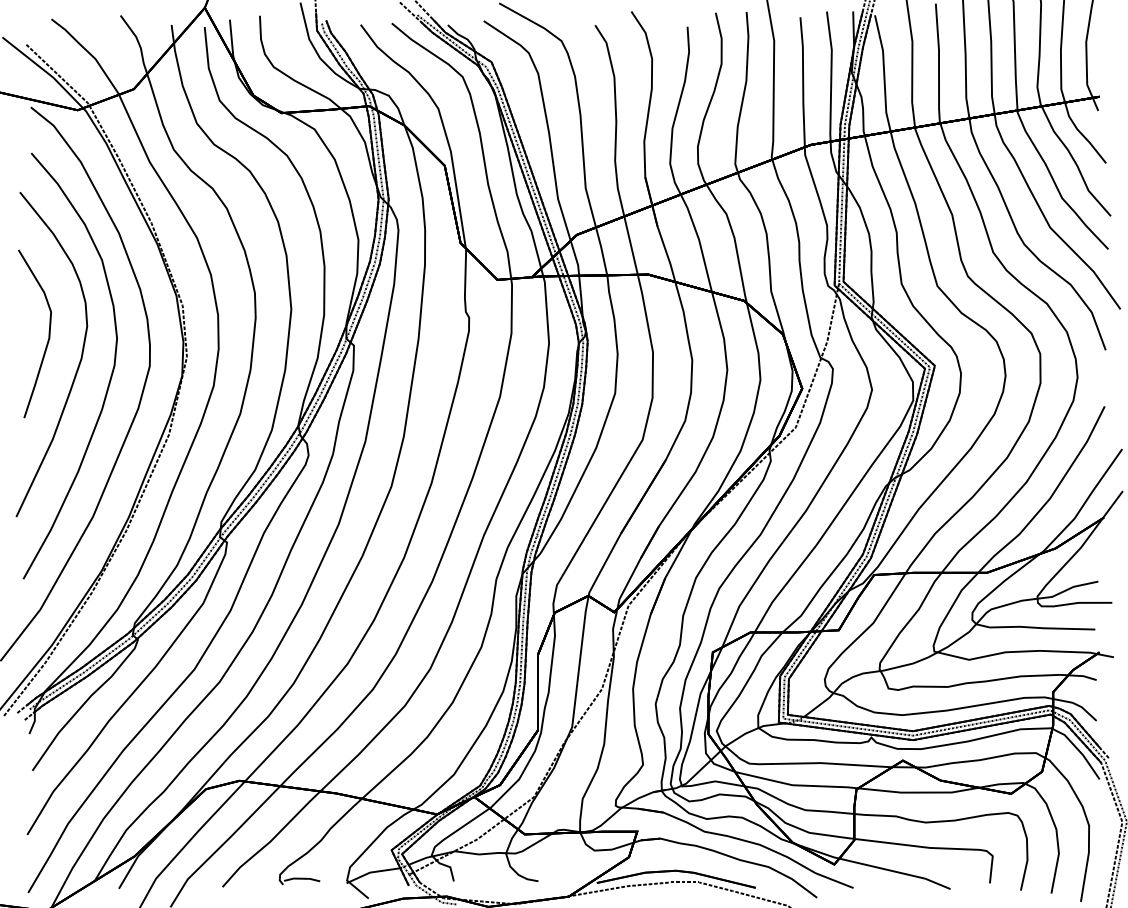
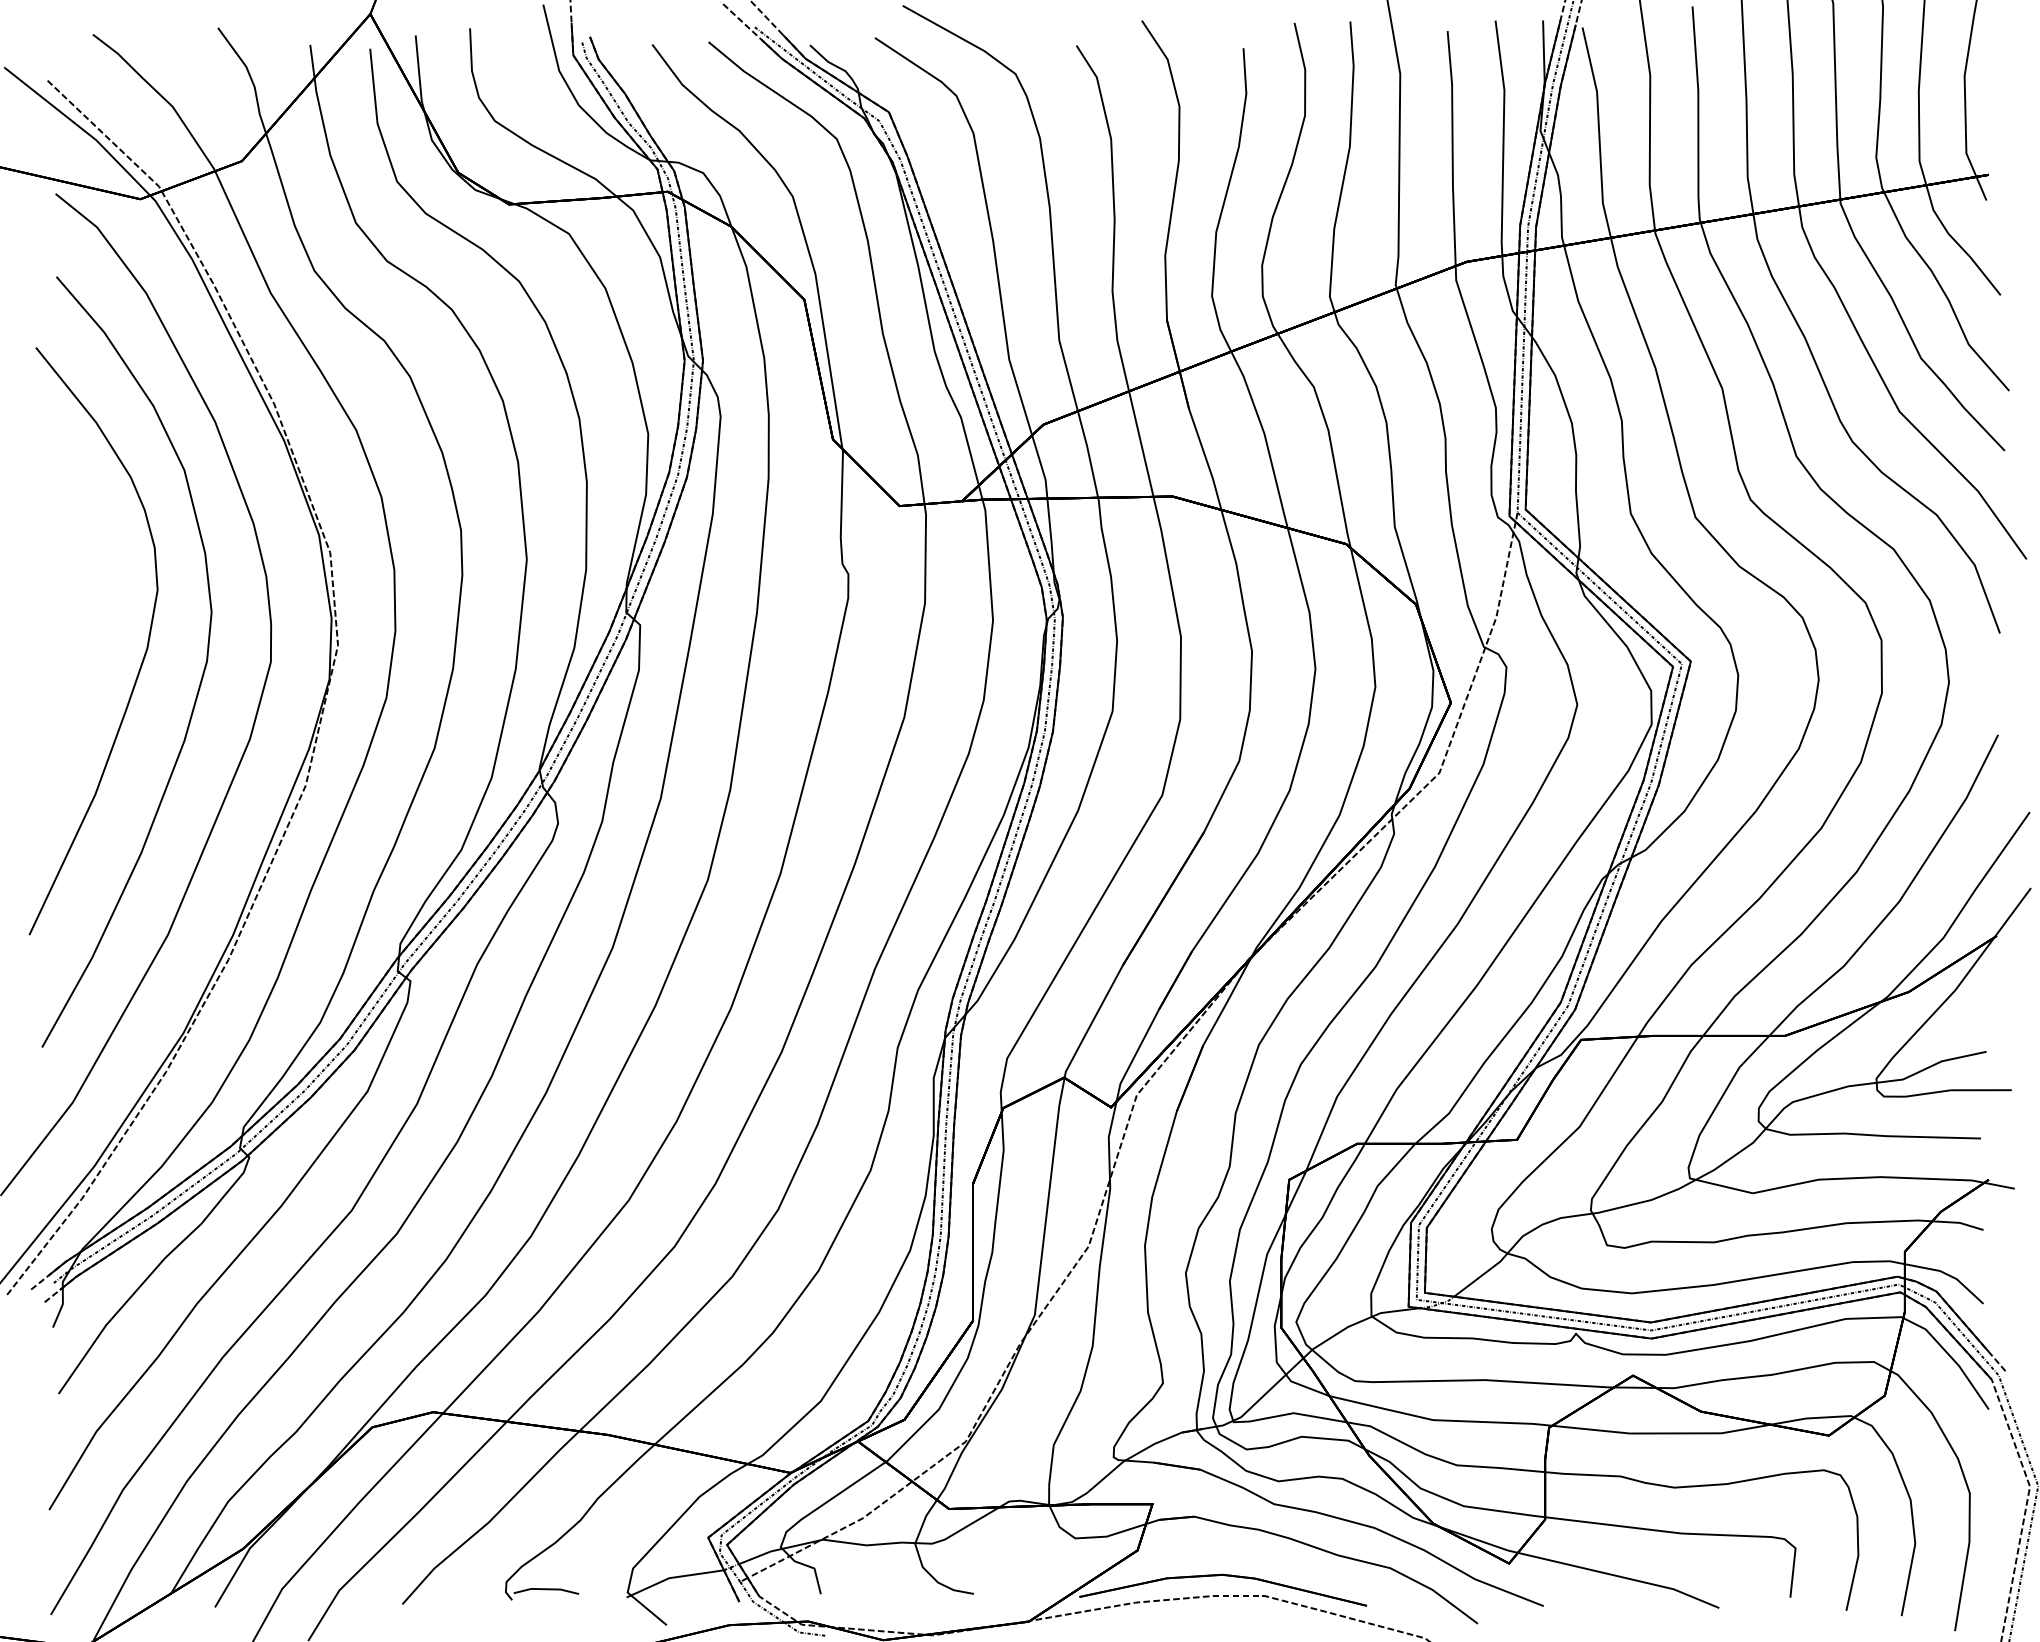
part: (48, 333) -> (87, 603), removed

